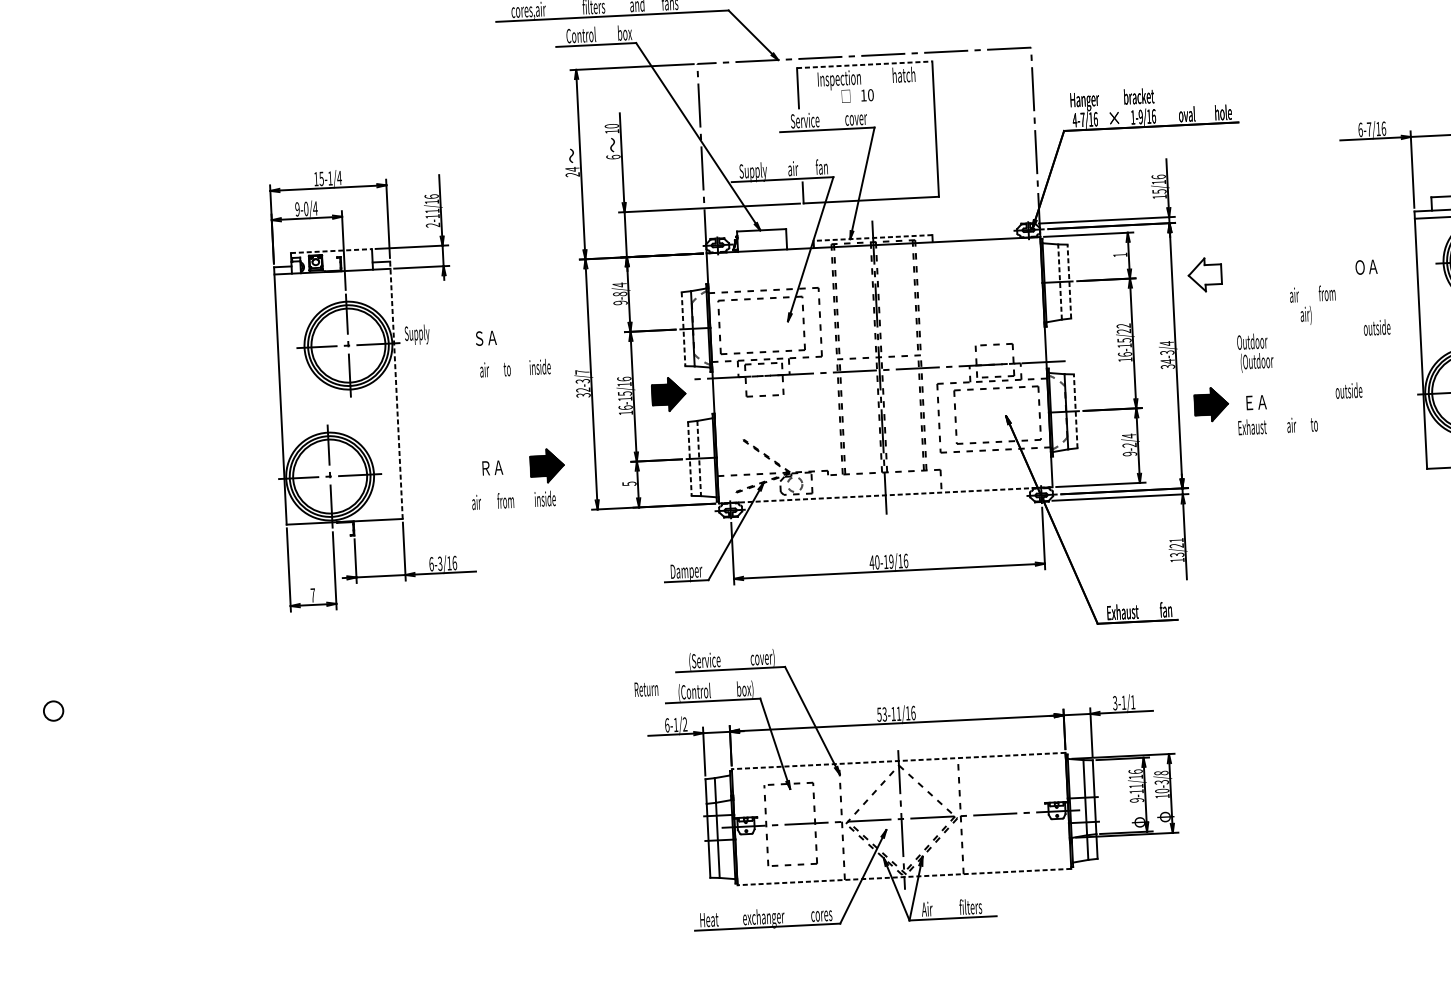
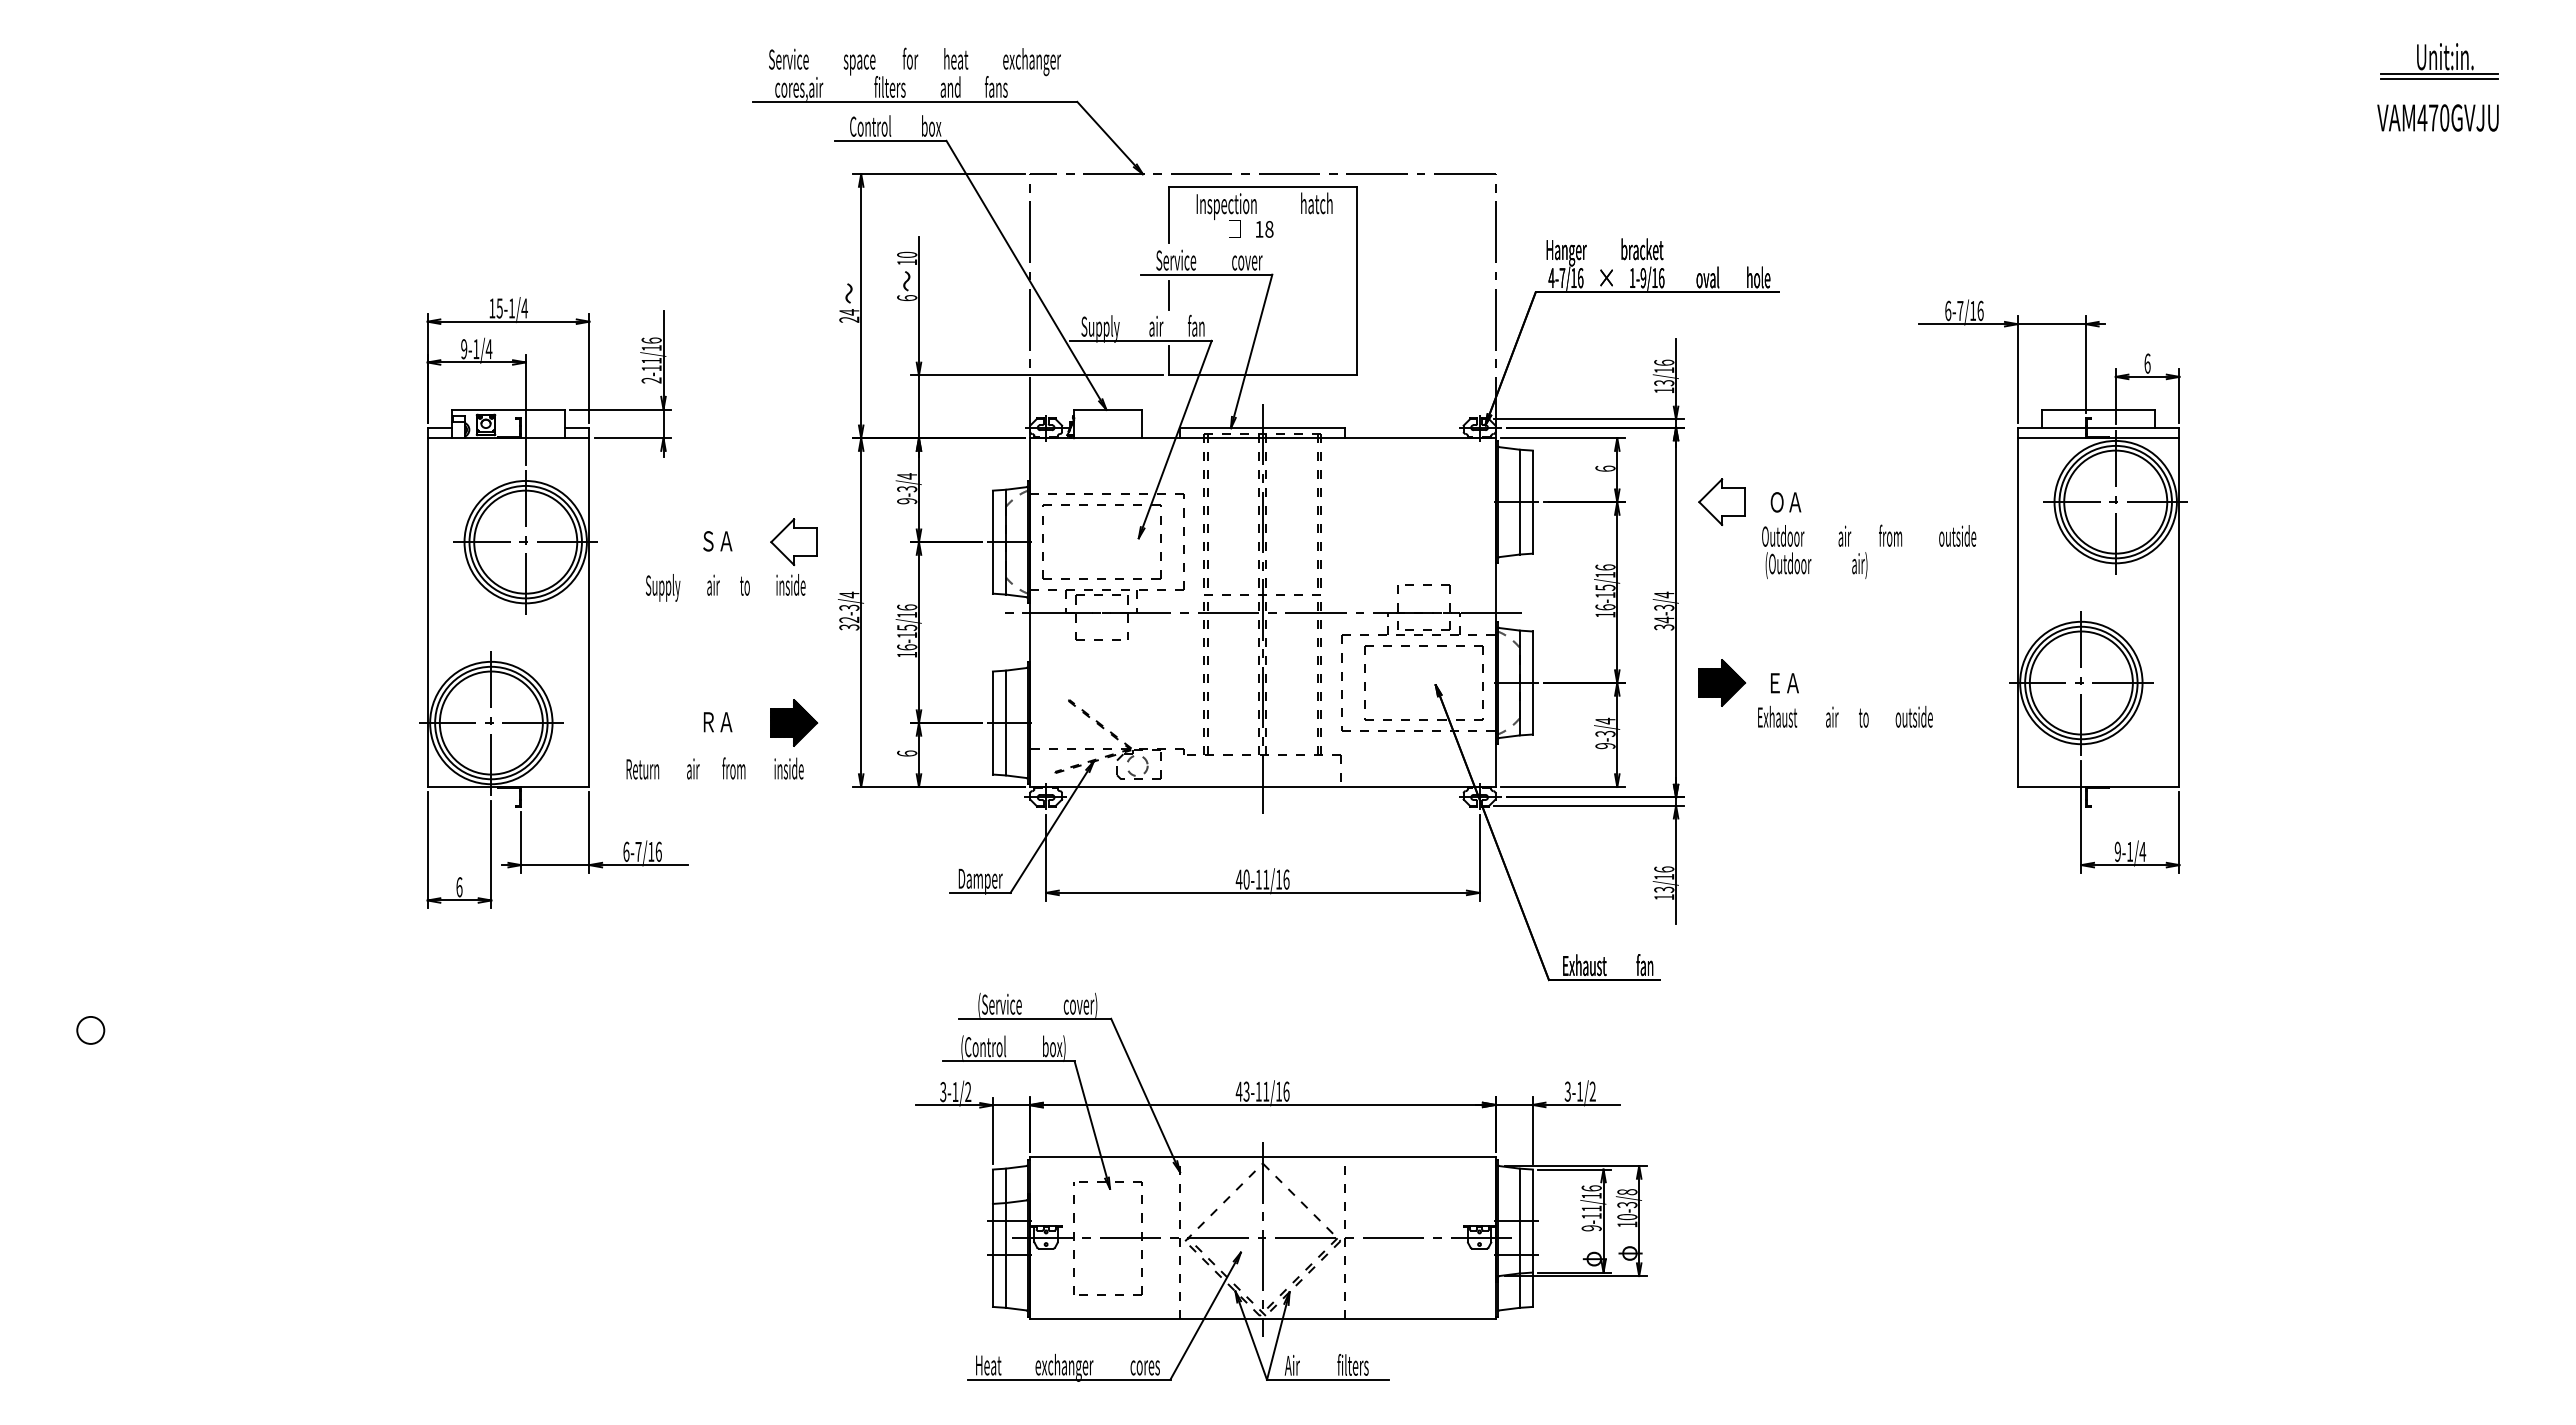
line: (865, 64) -> (1263, 186), dashed -> solid
text: (870, 95) -> (1269, 229), 10 -> 18
line: (800, 146) -> (1168, 295), added
text: (1158, 191) -> (1663, 382), 15/16 -> 13/16
text: (306, 209) -> (476, 349), 9-0/4 -> 9-1/4
line: (872, 238) -> (1262, 428), dashed -> solid
line: (331, 251) -> (508, 409), dashed -> solid
text: (1120, 254) -> (1605, 468), 1 -> 6
text: (1366, 267) -> (1785, 502), moved
line: (1059, 281) -> (1519, 501), dashed -> solid
line: (1069, 281) -> (1532, 502), dashed -> solid
text: (619, 294) -> (906, 489), 9-8/4 -> 9-3/4
text: (1376, 327) -> (1957, 535), moved
text: (1123, 328) -> (1605, 571), 16-15/22 -> 16-15/16
line: (683, 329) -> (992, 542), dashed -> solid
text: (417, 334) -> (663, 587), moved
part: (540, 335) -> (793, 541), added
text: (1255, 352) -> (1786, 551), moved
text: (582, 371) -> (849, 594), 32-3/7 -> 32-3/4
line: (396, 390) -> (589, 608), dashed -> solid
text: (1348, 390) -> (1913, 716), moved
part: (669, 394) -> (968, 631), removed
line: (1075, 411) -> (1532, 683), dashed -> solid
text: (1129, 444) -> (1605, 733), 9-2/4 -> 9-3/4
line: (698, 458) -> (1005, 723), dashed -> solid
line: (689, 459) -> (992, 723), dashed -> solid
text: (629, 483) -> (907, 753), 5 -> 6
line: (885, 495) -> (1262, 786), dashed -> solid
text: (1176, 543) -> (1664, 873), 13/21 -> 13/16
text: (891, 561) -> (1266, 879), 40-19/16 -> 40-11/16
text: (440, 563) -> (638, 851), 6-3/16 -> 6-7/16
text: (313, 595) -> (459, 887), 7 -> 6
text: (646, 689) -> (642, 769), moved
text: (1132, 702) -> (1592, 1091), 3-1/1 -> 3-1/2
text: (878, 714) -> (1238, 1091), 53-11/16 -> 43-11/16
text: (667, 725) -> (943, 1092), 6-1/2 -> 3-1/2
line: (898, 761) -> (1262, 1157), dashed -> solid
line: (904, 877) -> (1262, 1319), dashed -> solid

